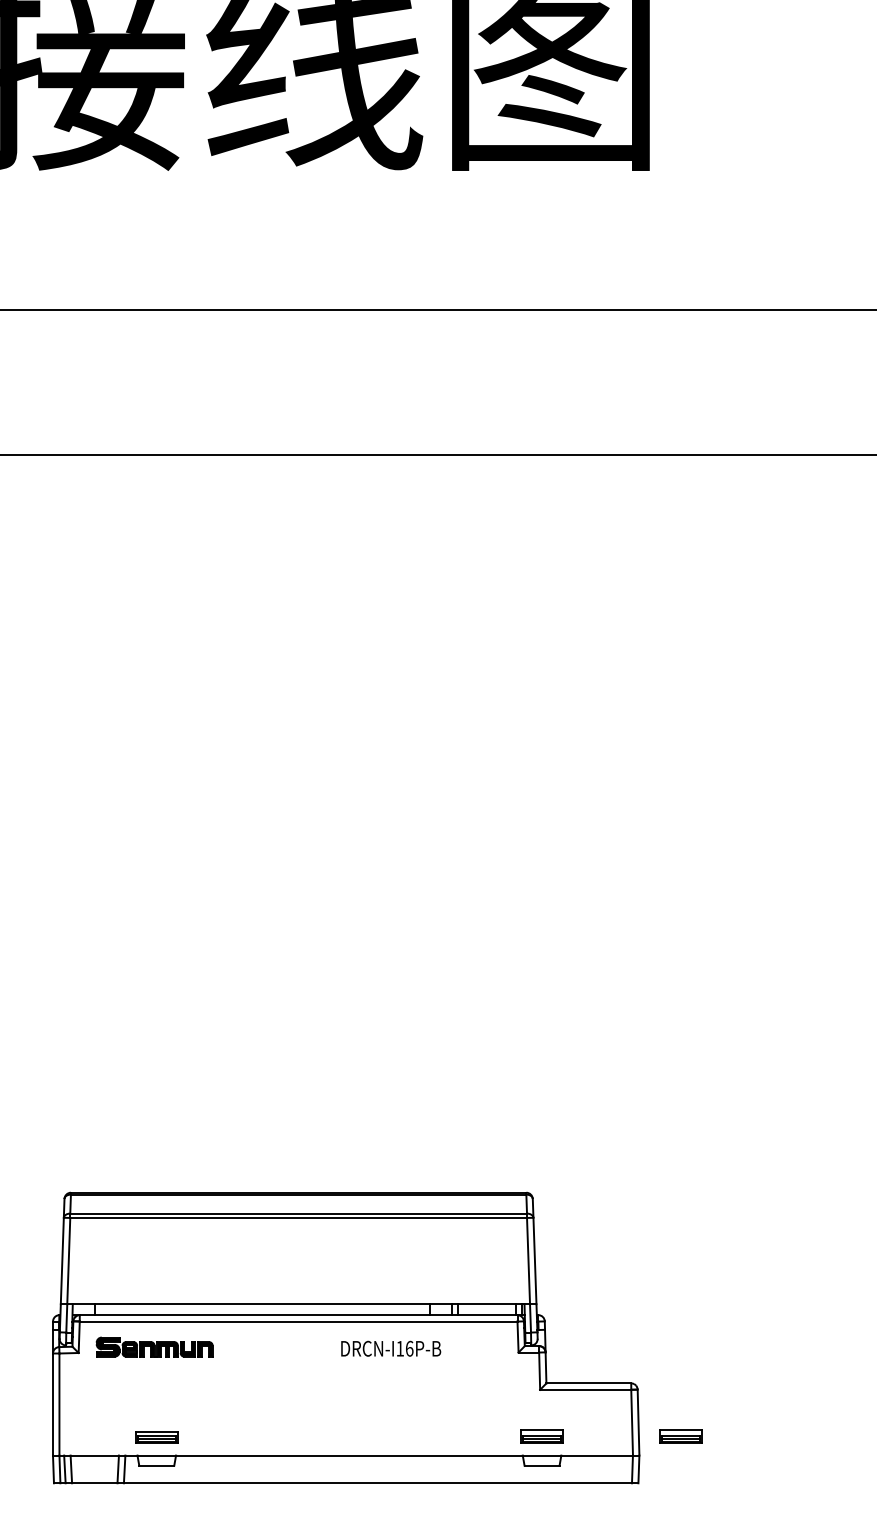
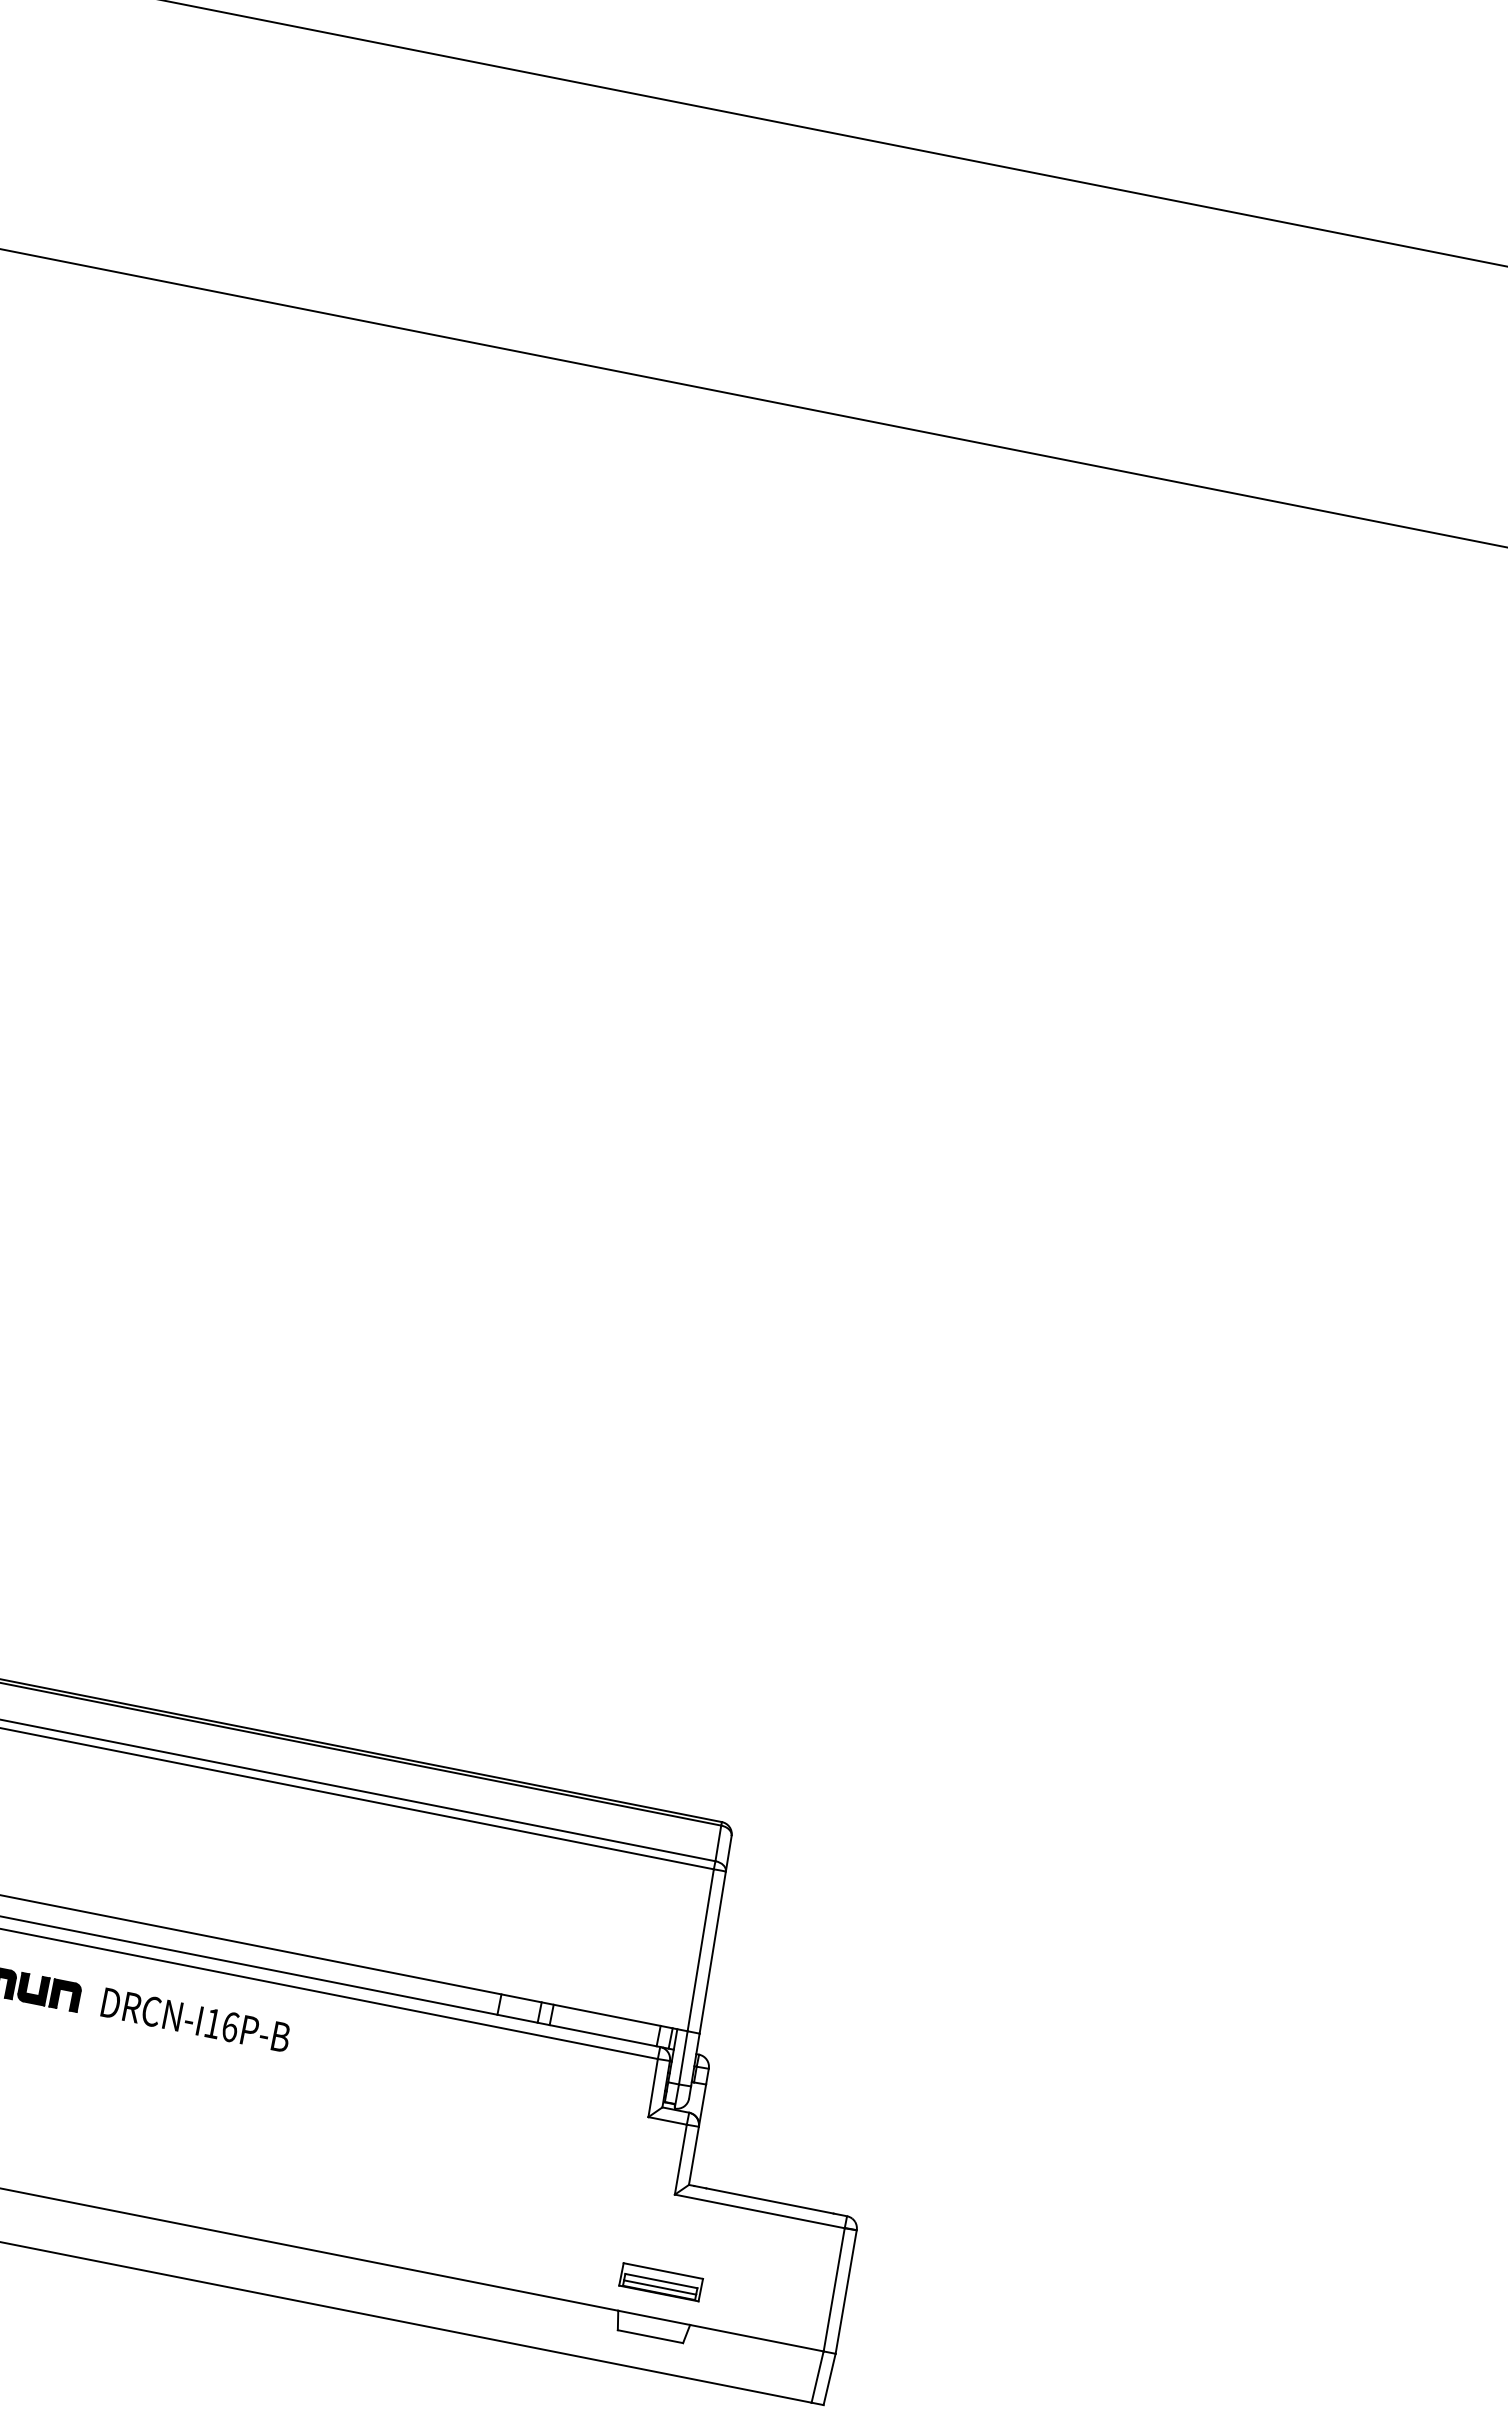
text: (391, 1348) -> (196, 2019), moved
part: (680, 1436) -> (919, 2333), removed

